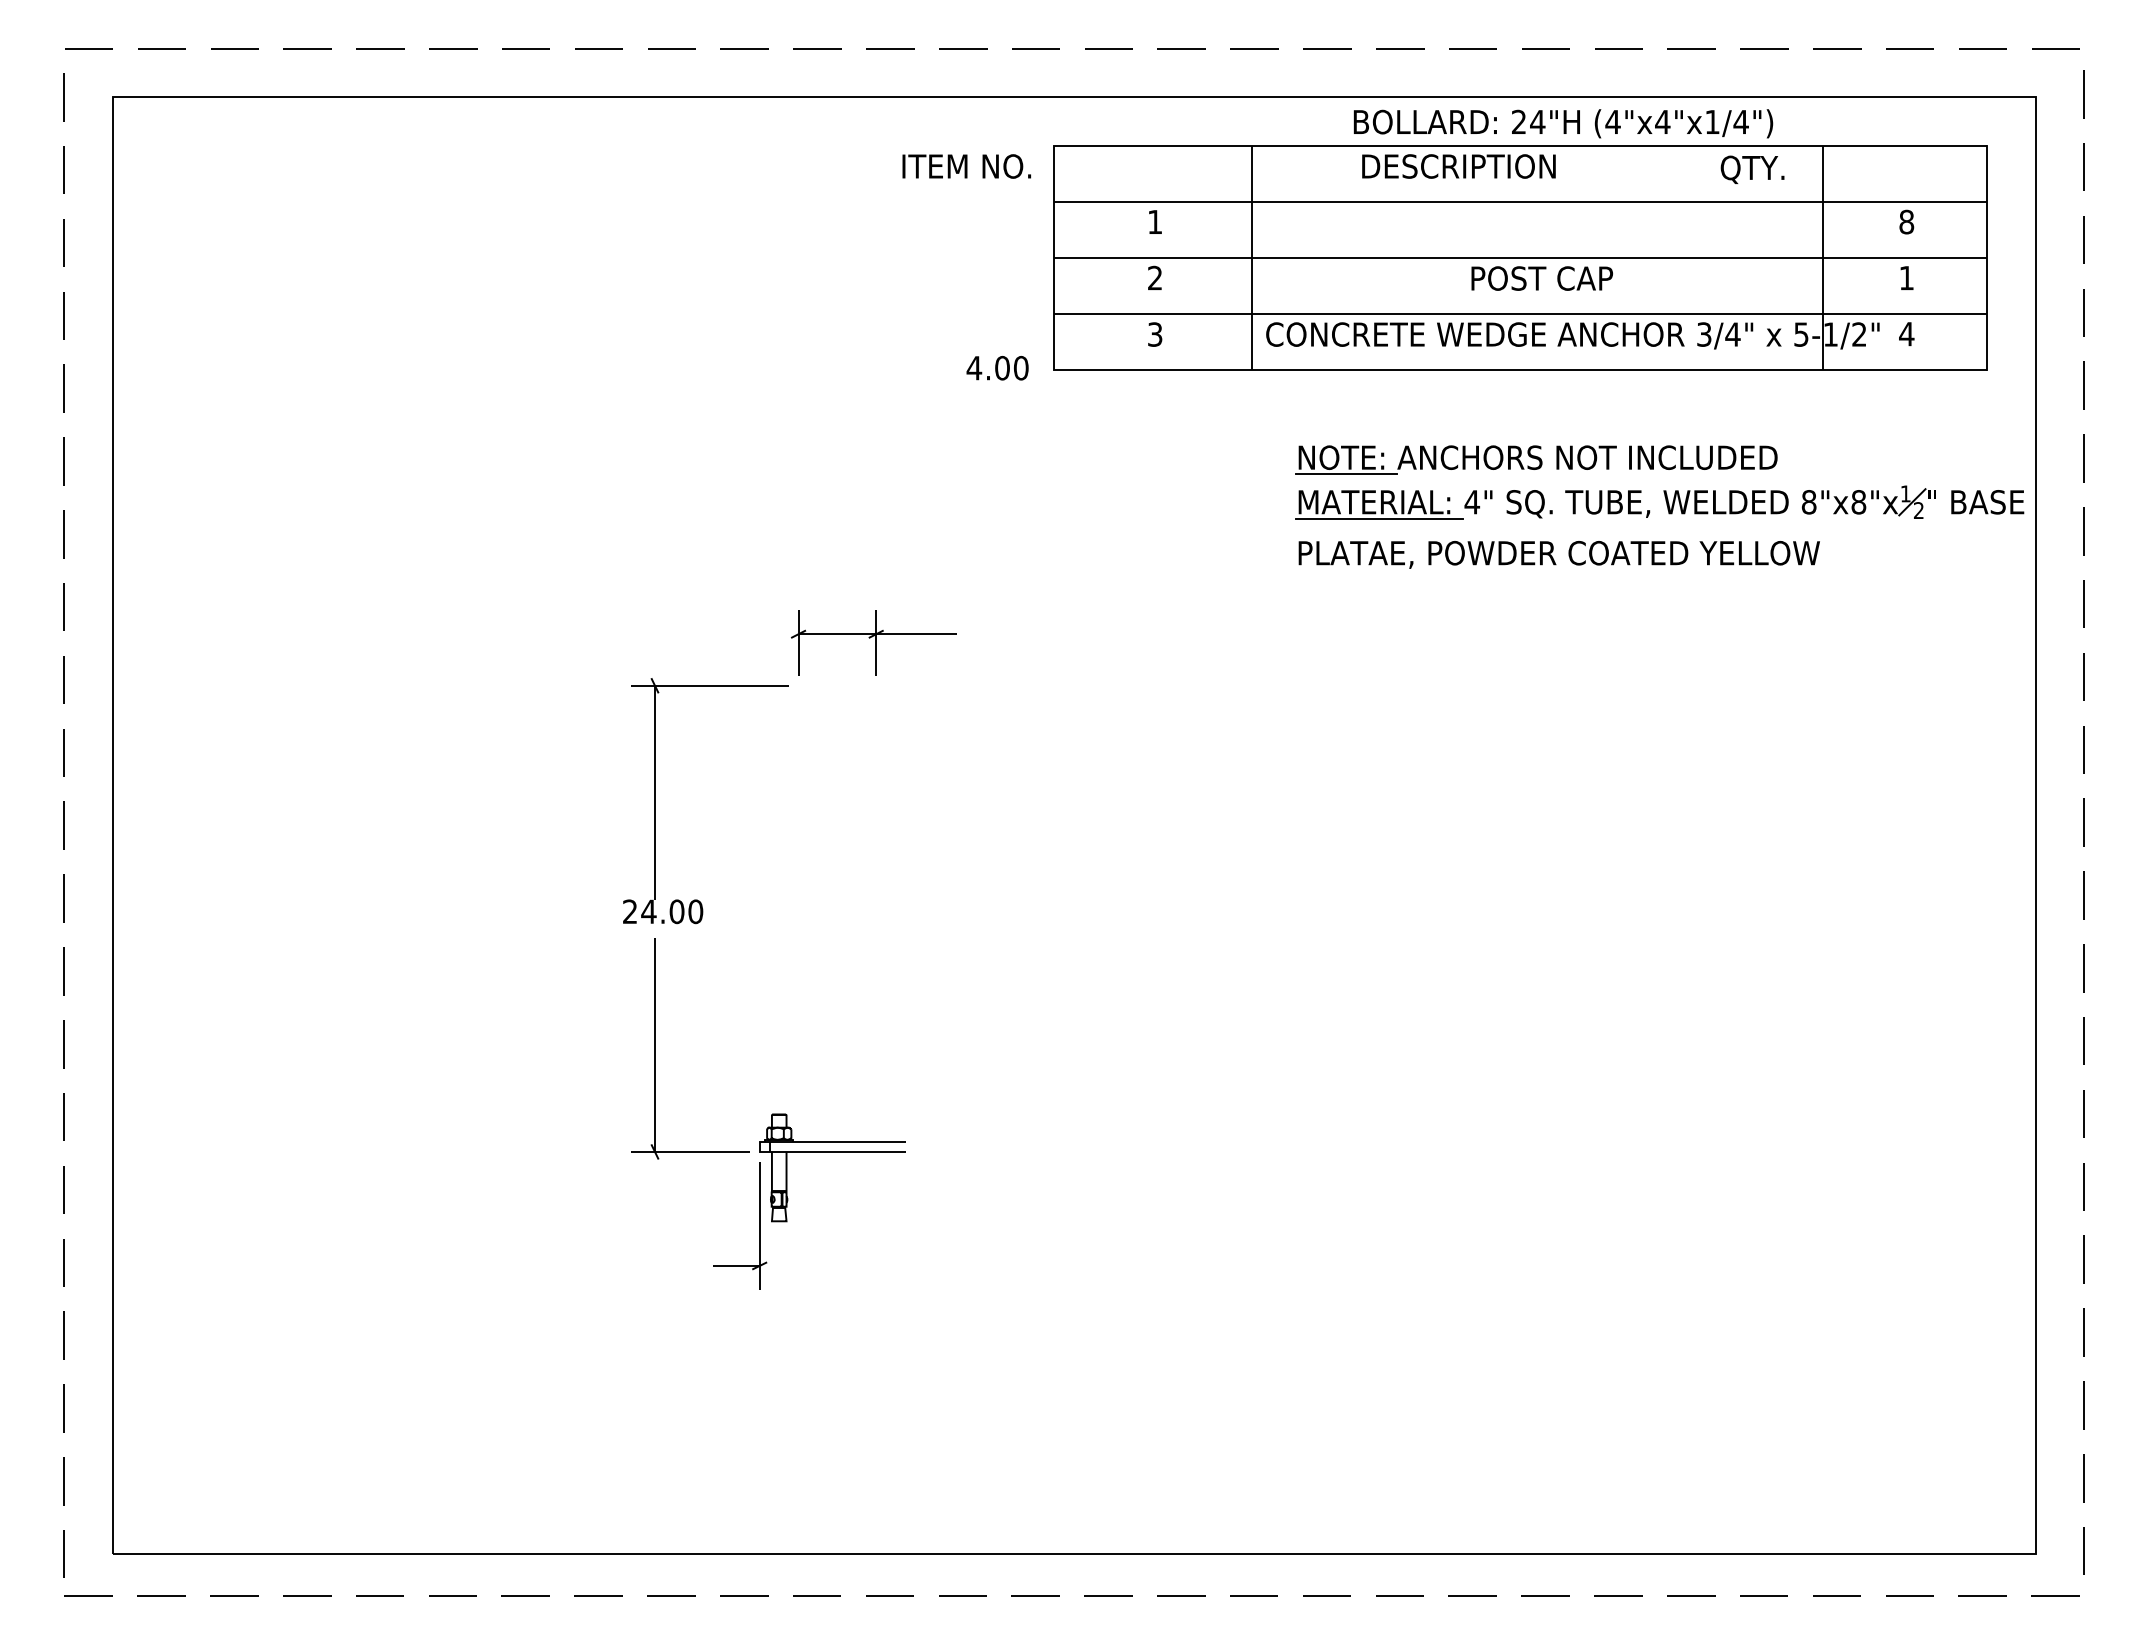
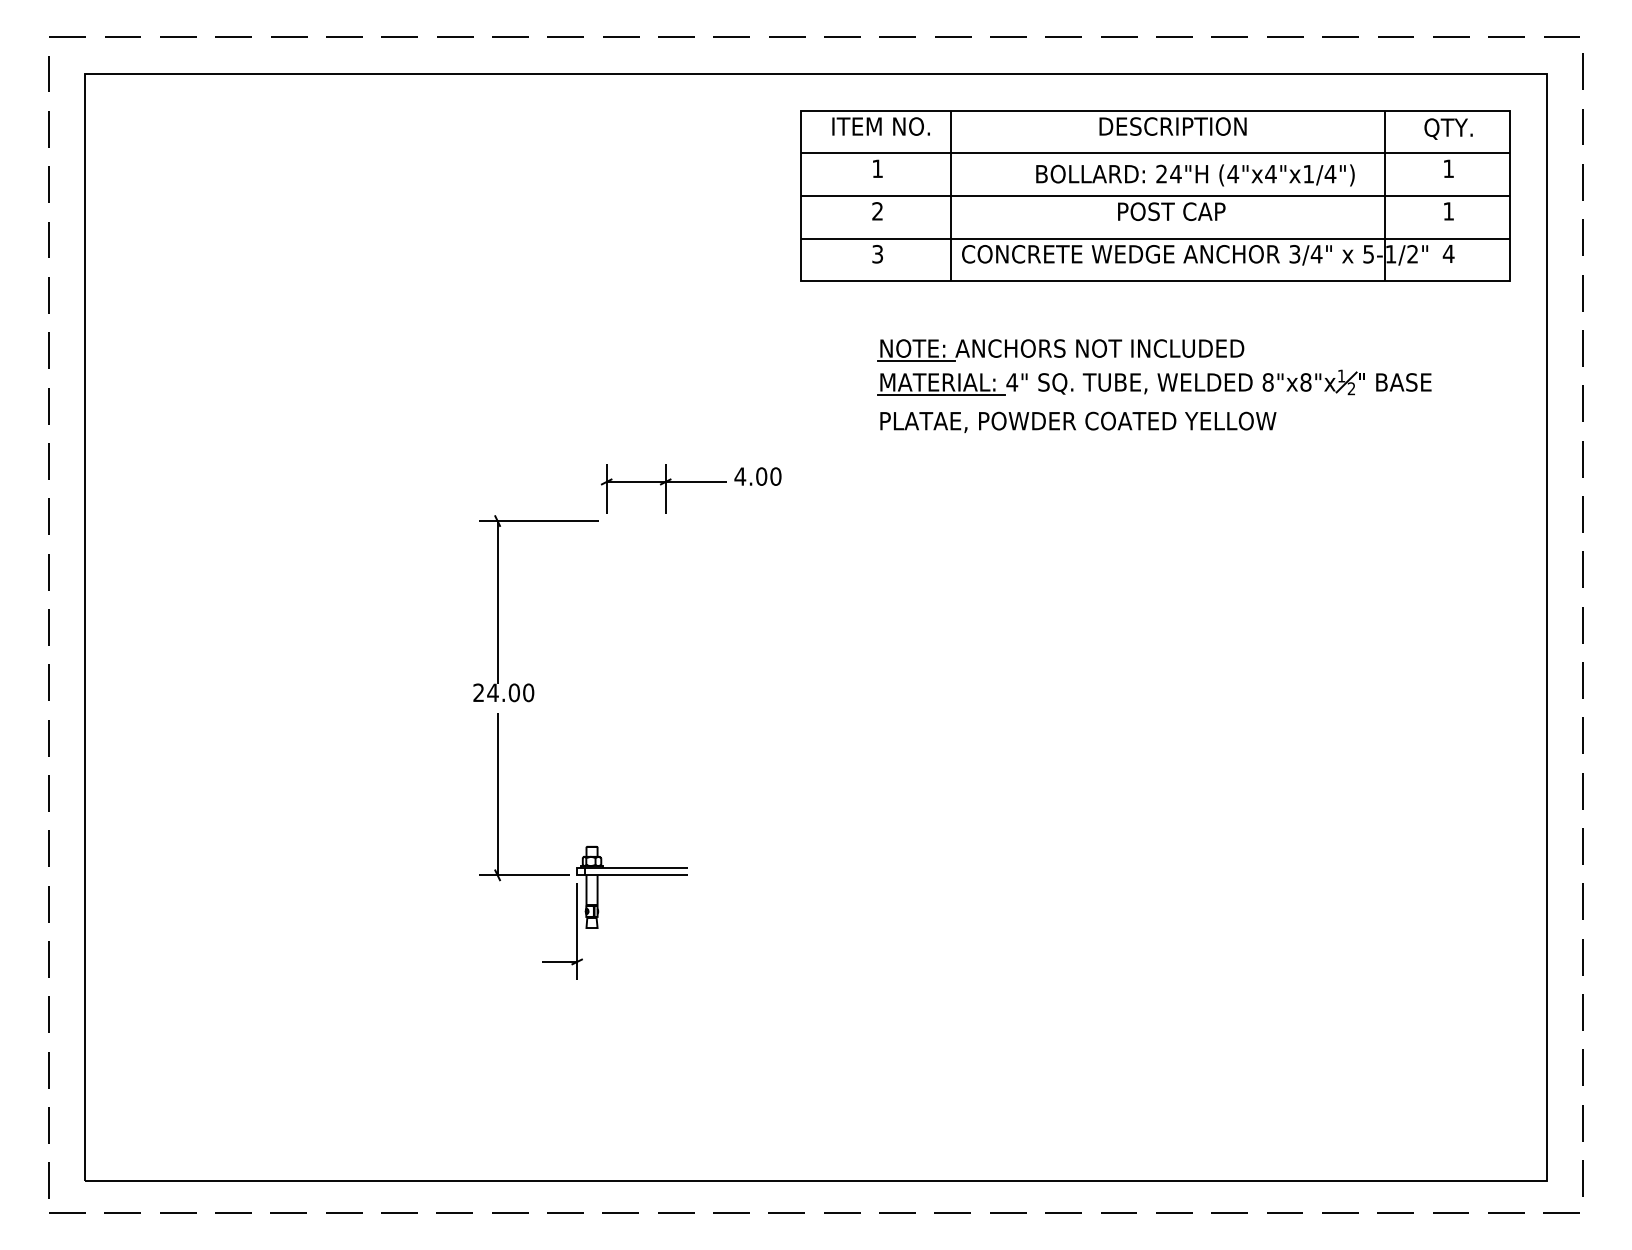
text: (1563, 123) -> (1195, 175), moved
text: (966, 166) -> (880, 126), moved
text: (1458, 166) -> (1172, 126), moved
text: (1752, 169) -> (1448, 128), moved
text: (1906, 221) -> (1448, 168), 8 -> 1
text: (997, 368) -> (757, 476), moved
part: (1666, 505) -> (1159, 384), moved

